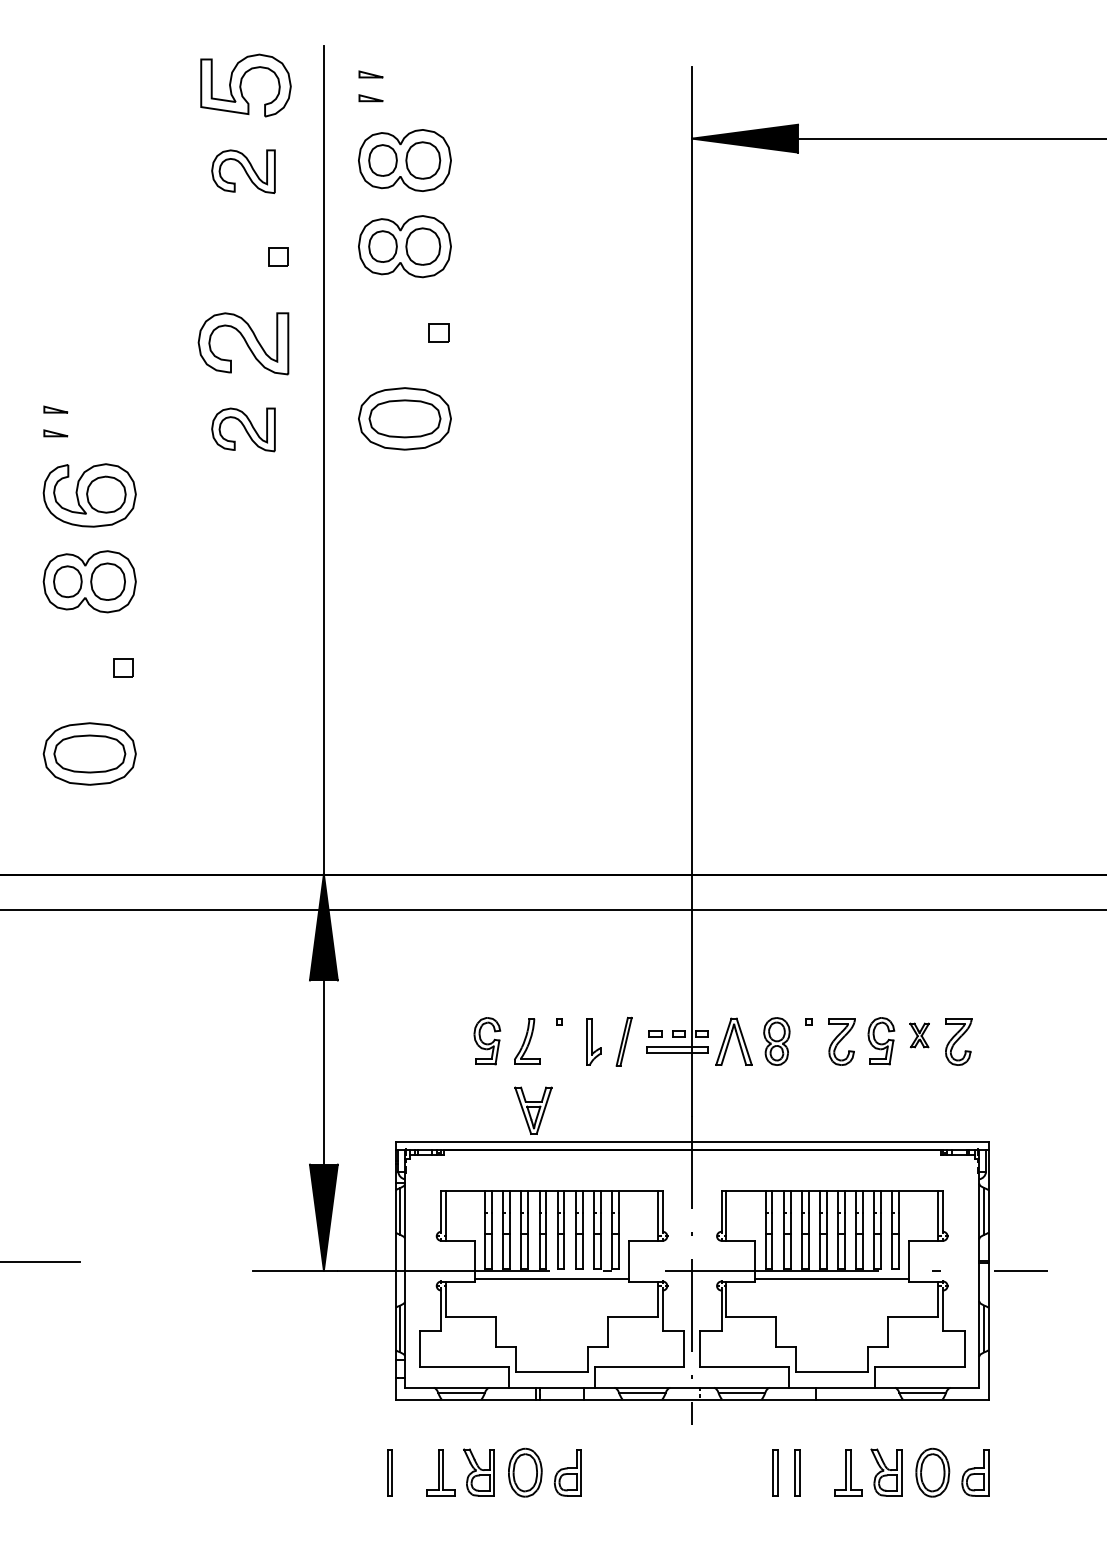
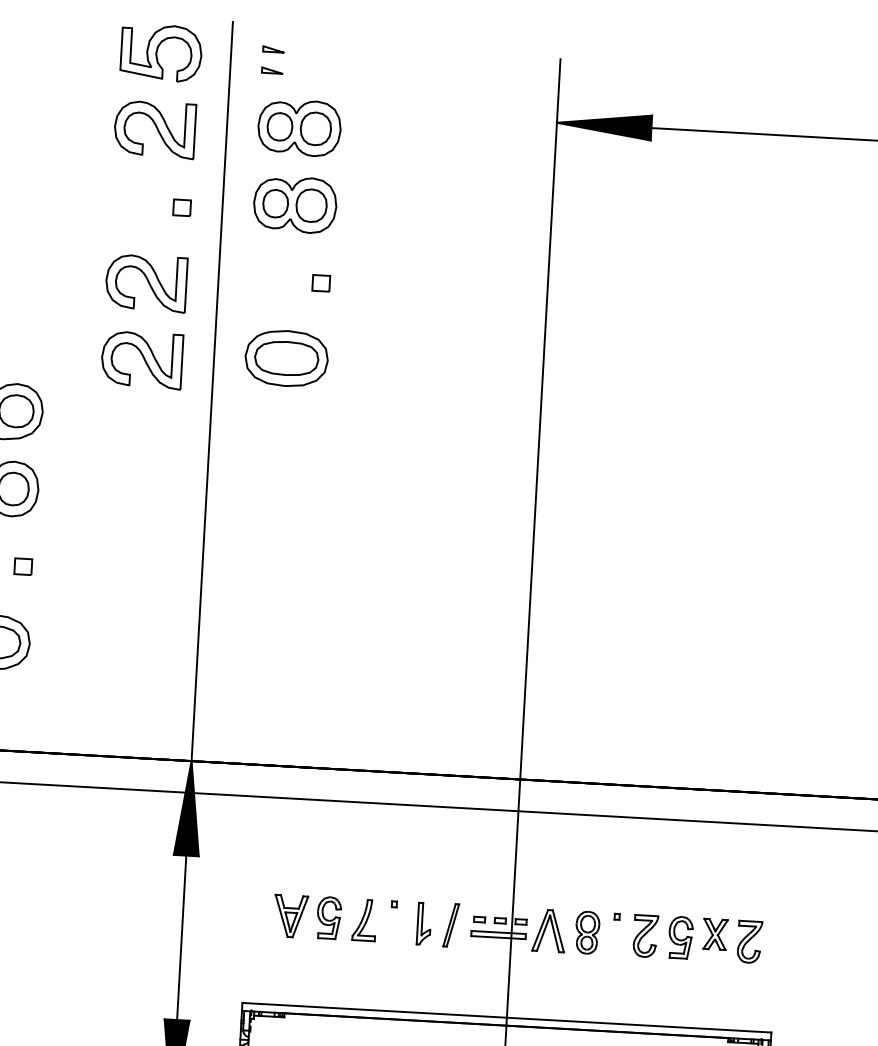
part: (243, 171) -> (154, 129), size x1.43
part: (243, 429) -> (142, 359), size x1.43
part: (919, 1035) -> (715, 934), size x1.43
part: (533, 1110) -> (290, 916), moved

